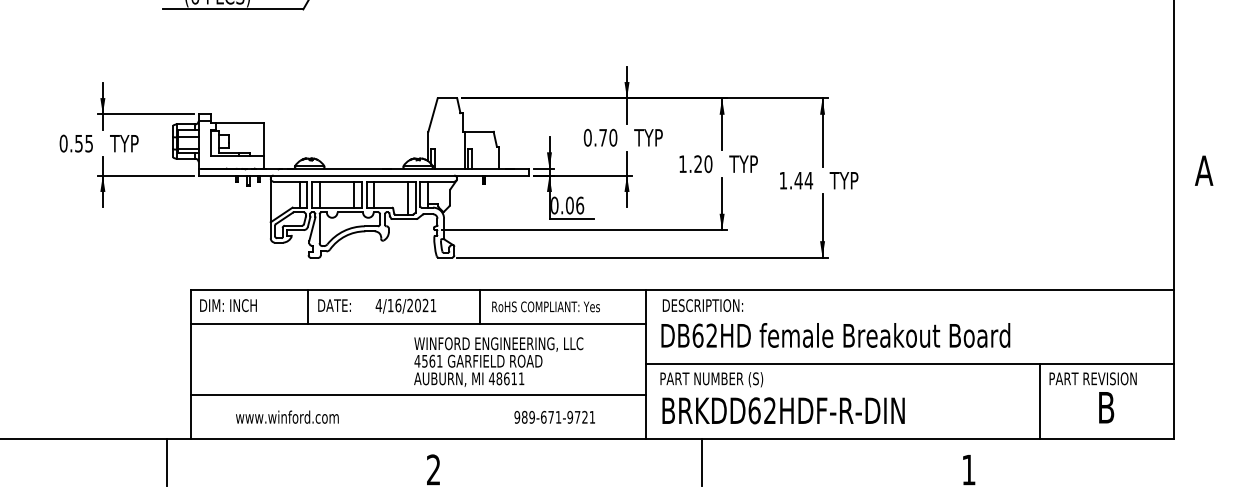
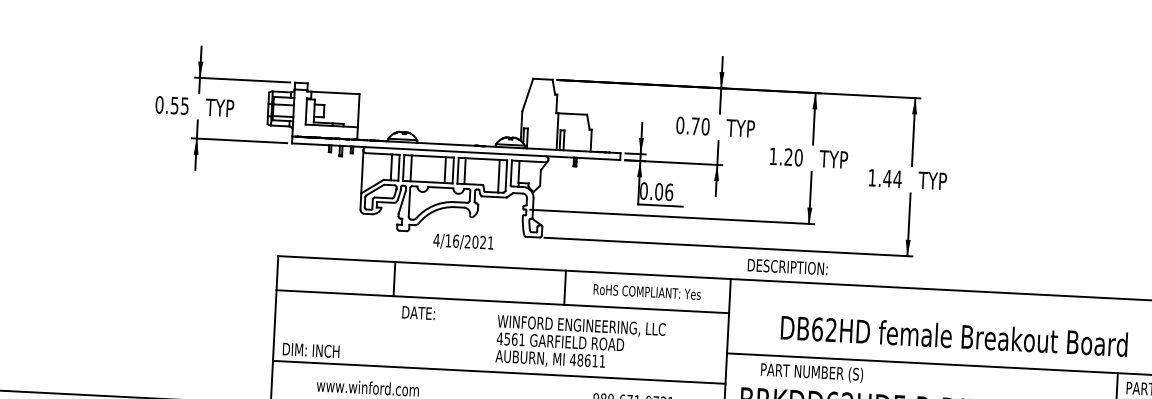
text: (228, 305) -> (311, 350), moved
text: (334, 305) -> (418, 312), moved
text: (405, 305) -> (463, 241), moved
text: (702, 305) -> (787, 266), moved
text: (545, 306) -> (646, 291), moved
text: (835, 335) -> (954, 336), moved
text: (711, 379) -> (811, 372), moved

